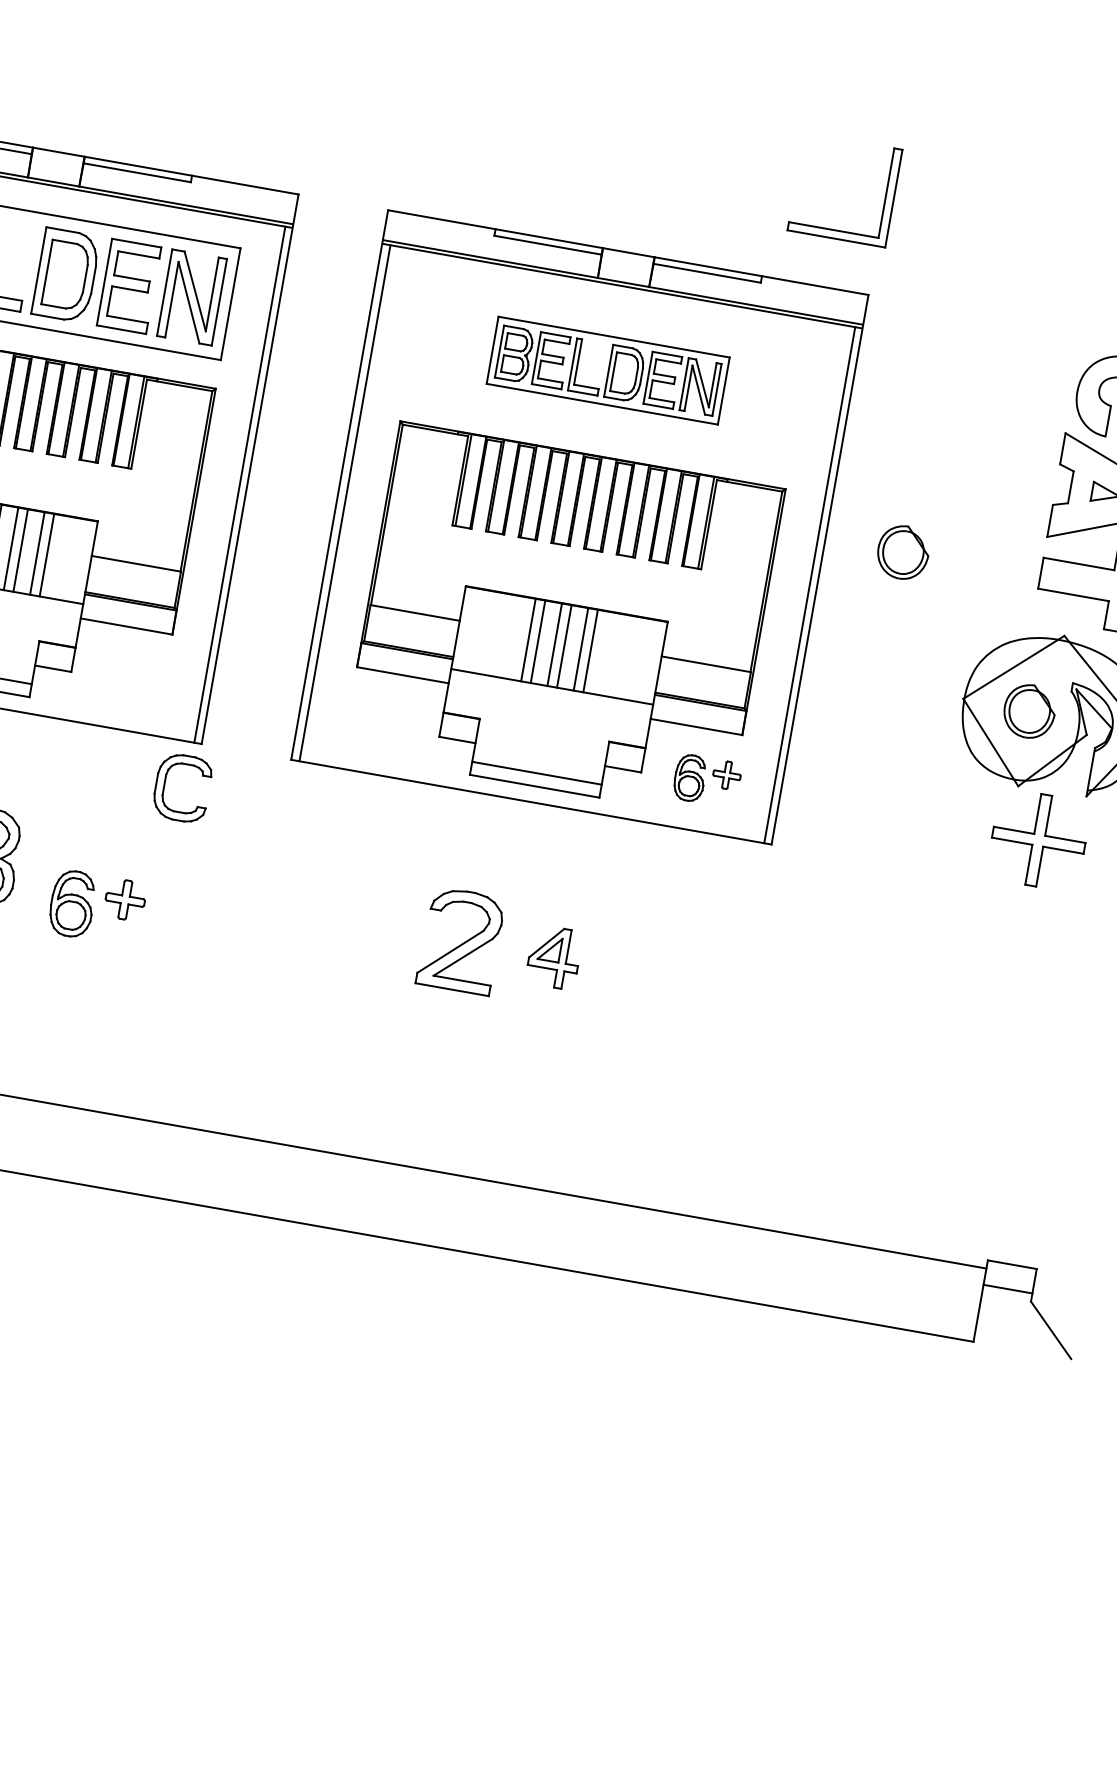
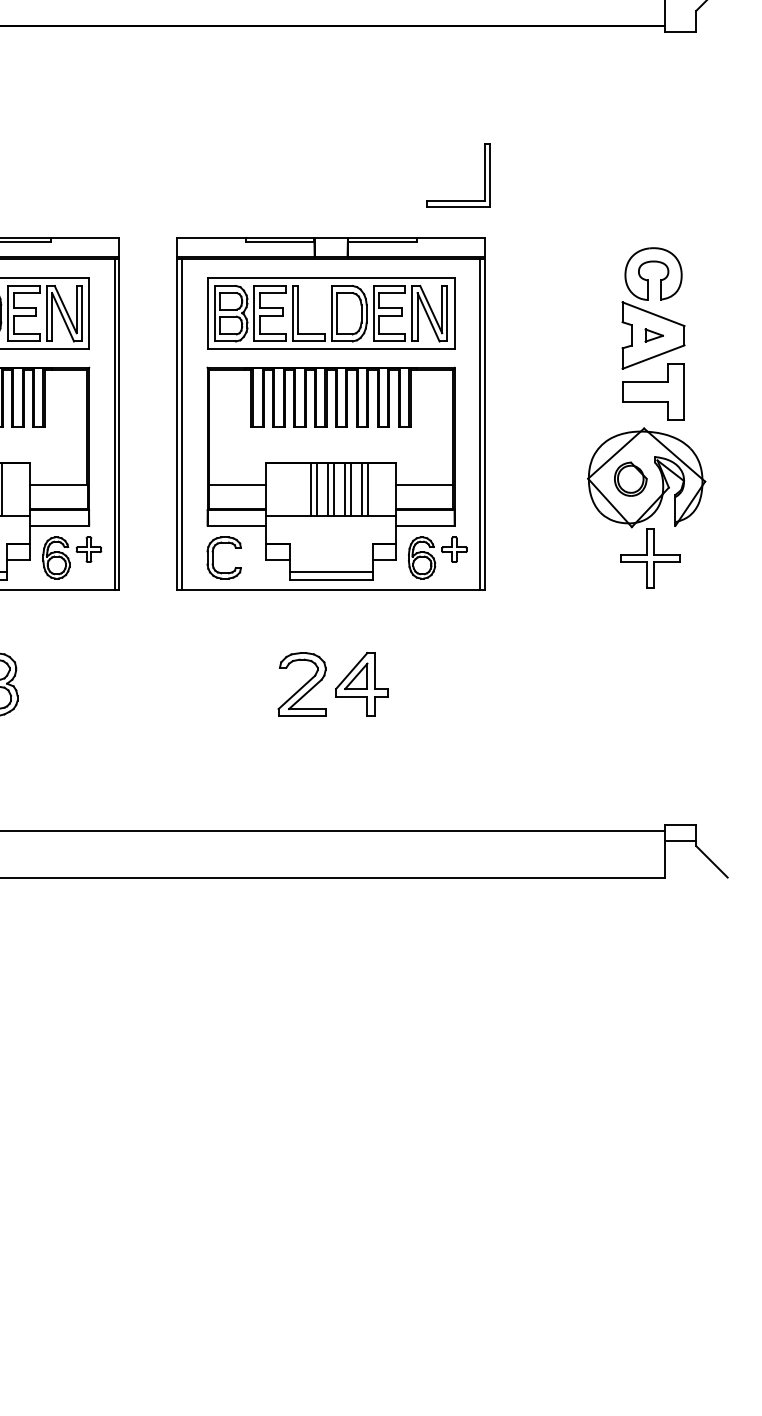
part: (608, 370) -> (331, 313), size x1.67
part: (903, 551) -> (534, 393), removed
line: (606, 653) -> (361, 489), added
line: (616, 654) -> (367, 489), added
part: (706, 780) -> (437, 557), size x1.43
part: (165, 784) -> (213, 557), moved
part: (97, 907) -> (72, 557), moved
part: (553, 957) -> (361, 684), size x1.67

